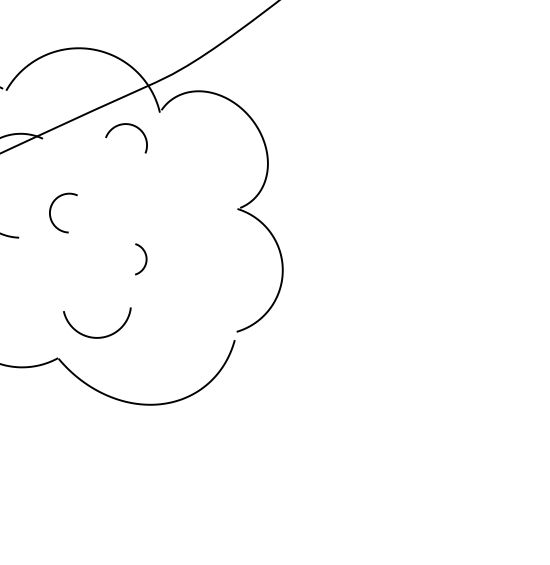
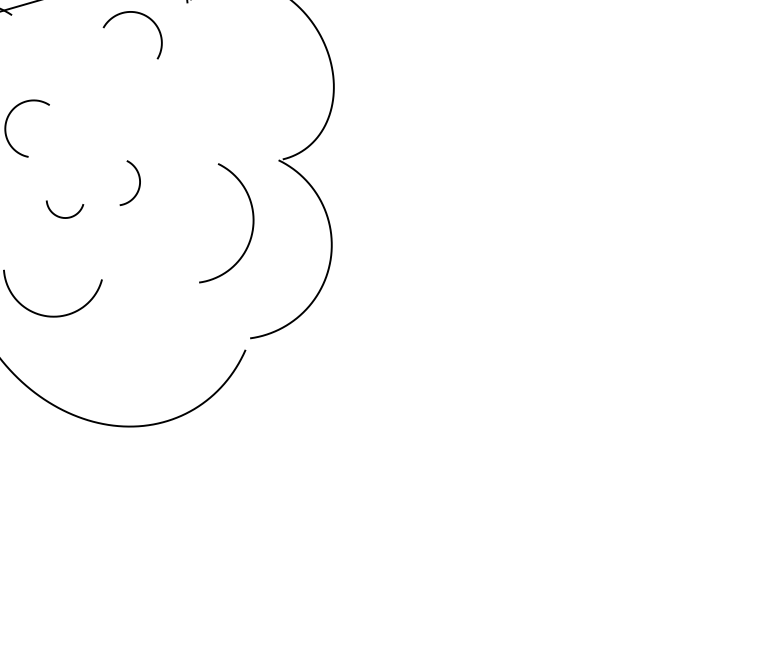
curve: (226, 258) -> (251, 229), added
curve: (145, 259) -> (138, 185), moved
curve: (95, 268) -> (59, 215), added

